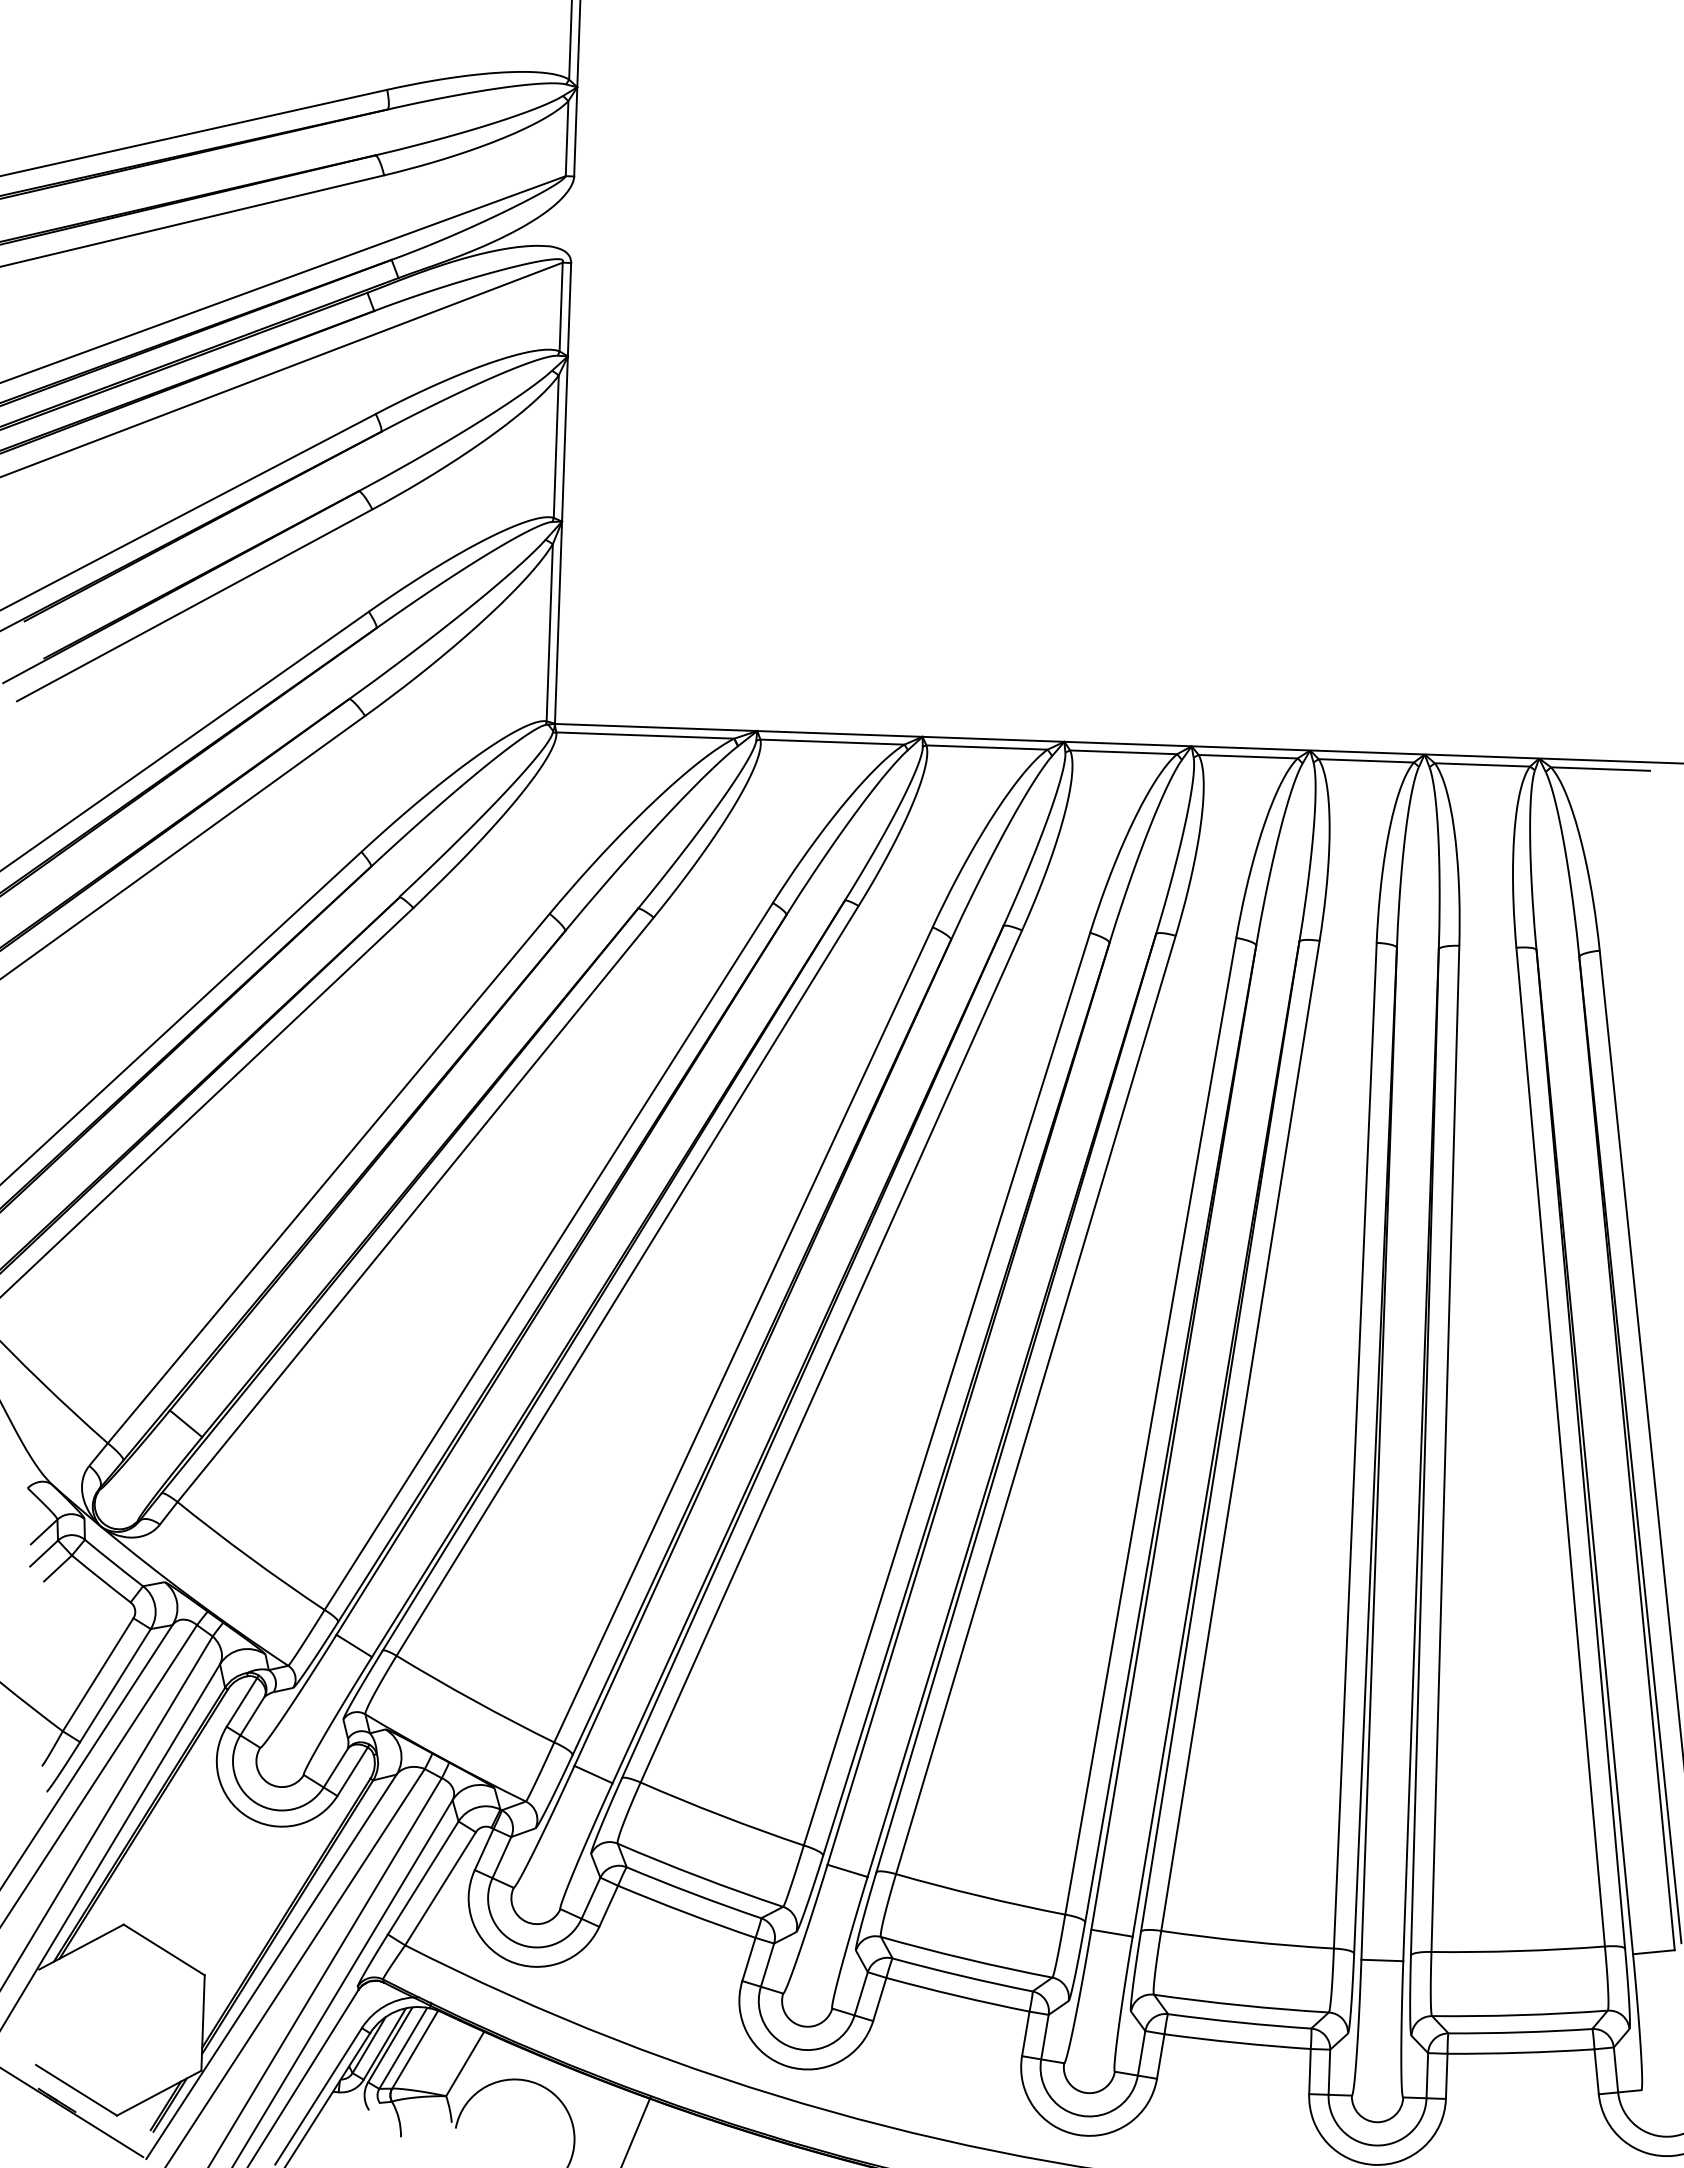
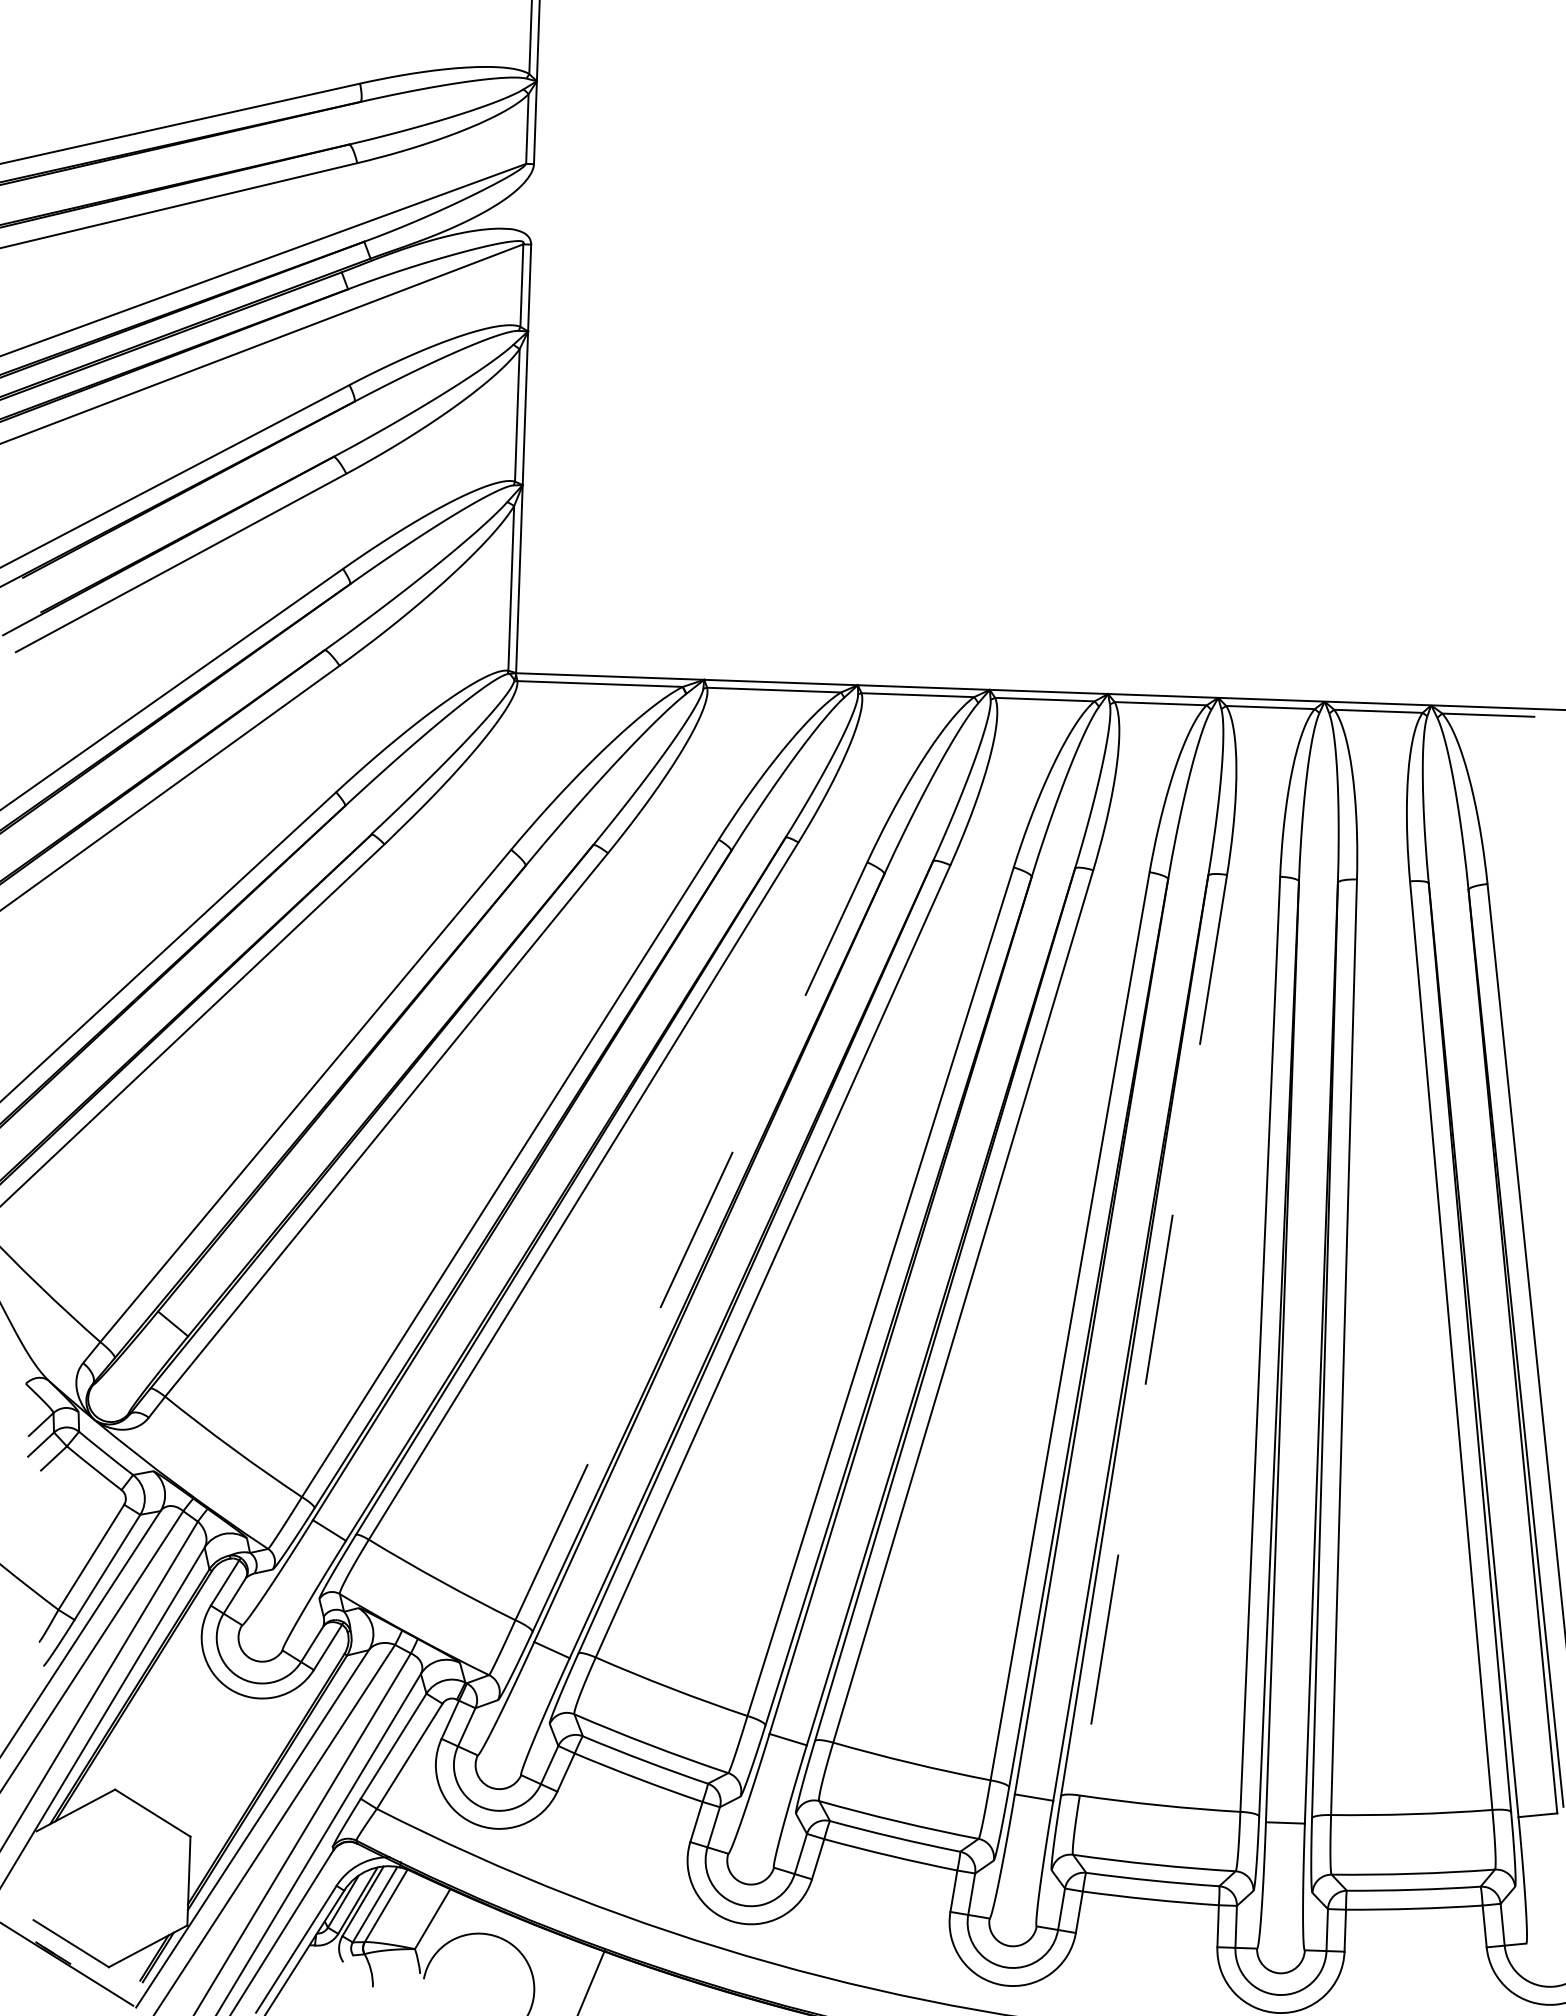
line: (743, 1334) -> (691, 1240), solid -> dashed
line: (1240, 1436) -> (1153, 1335), solid -> dashed

